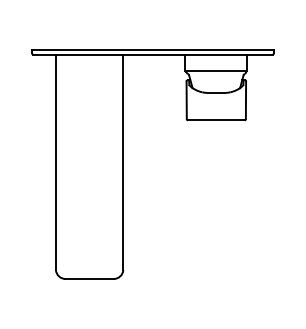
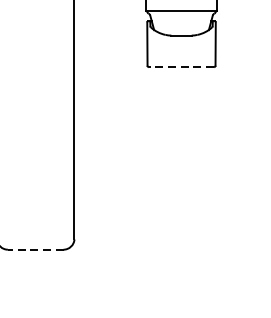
line: (215, 120) -> (180, 67), solid -> dashed
line: (89, 278) -> (35, 249), solid -> dashed

